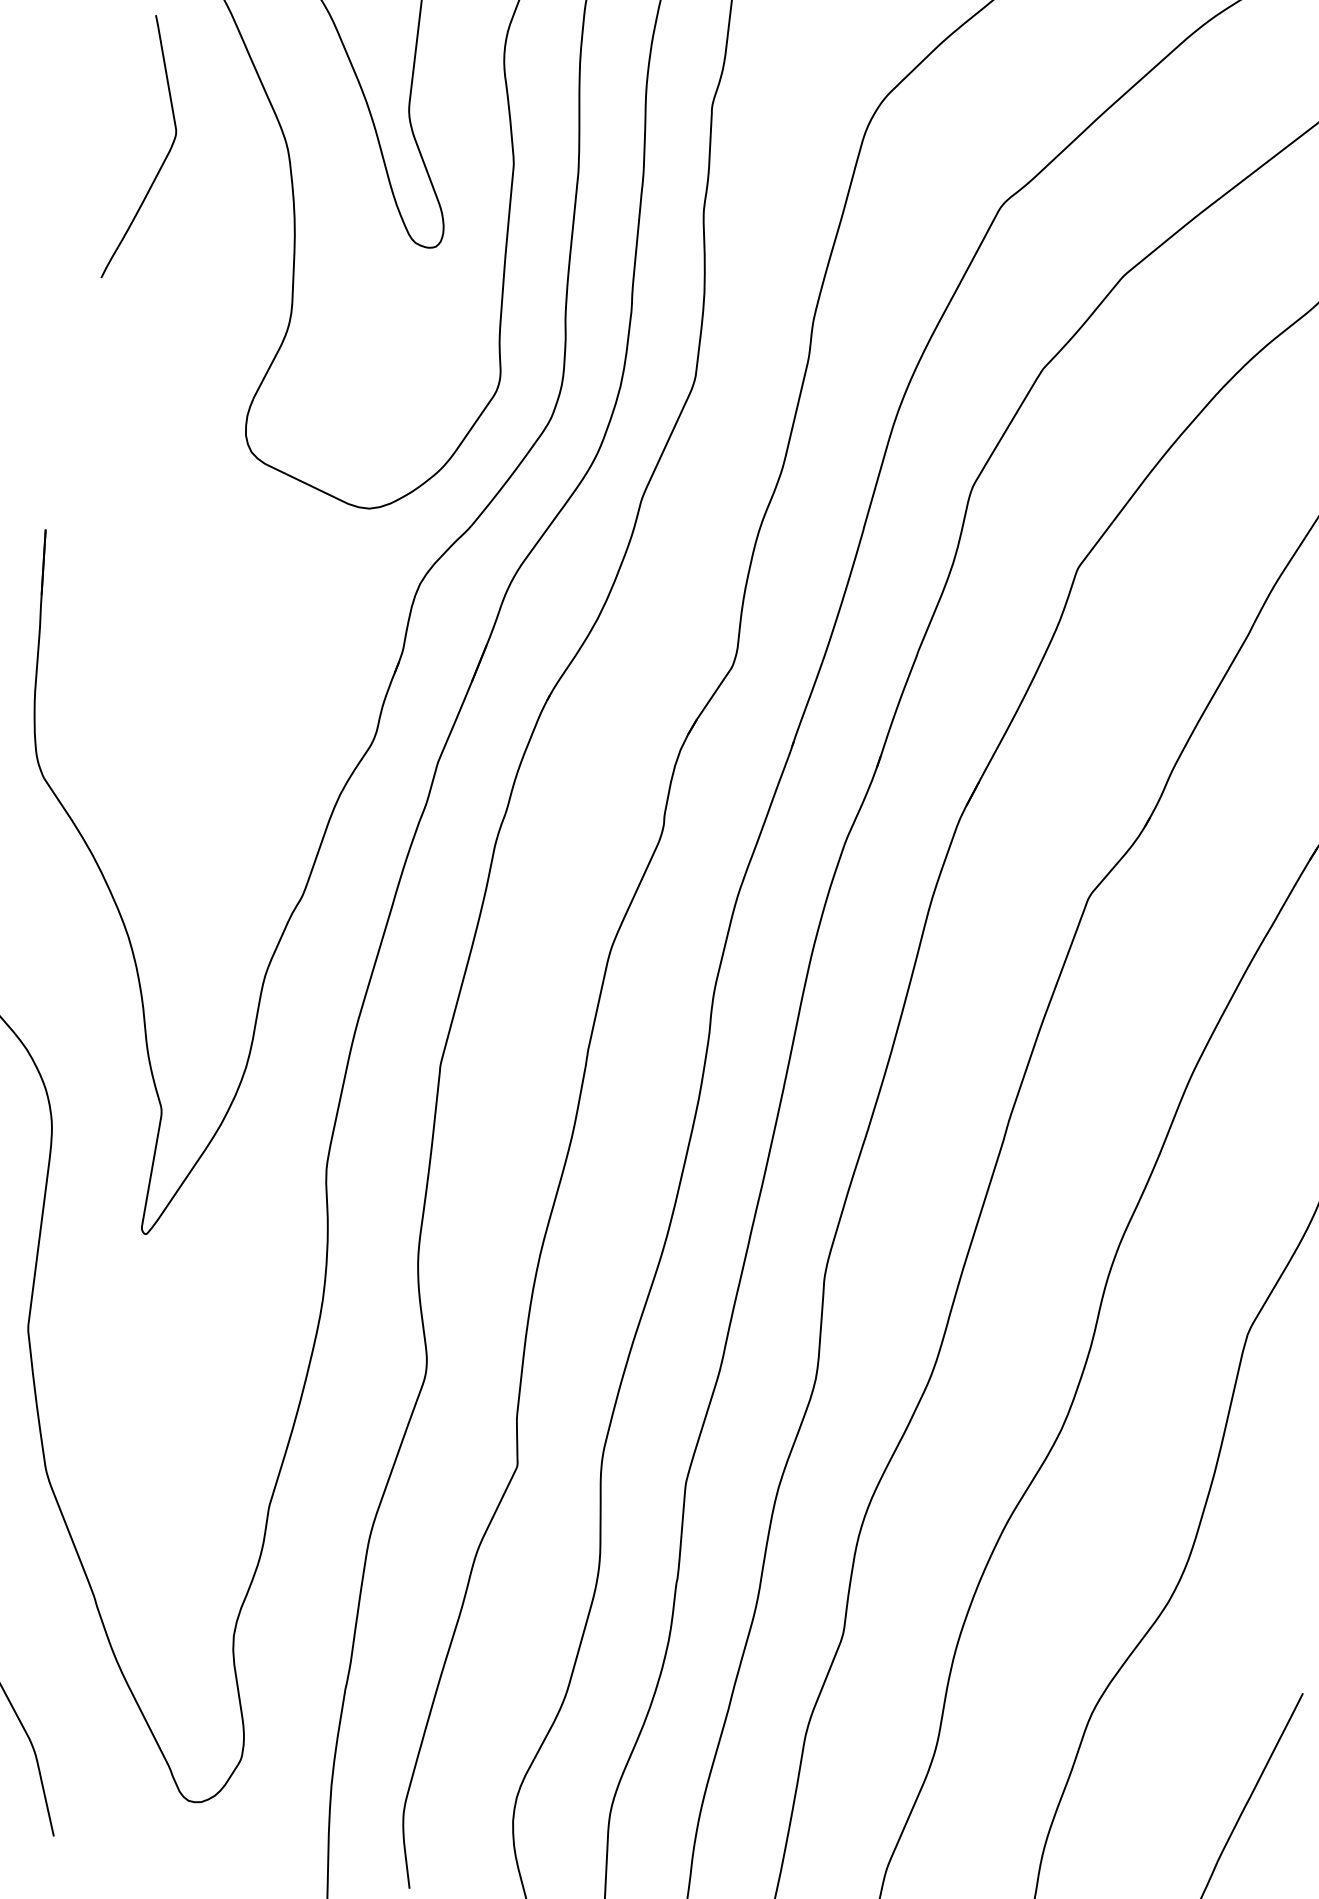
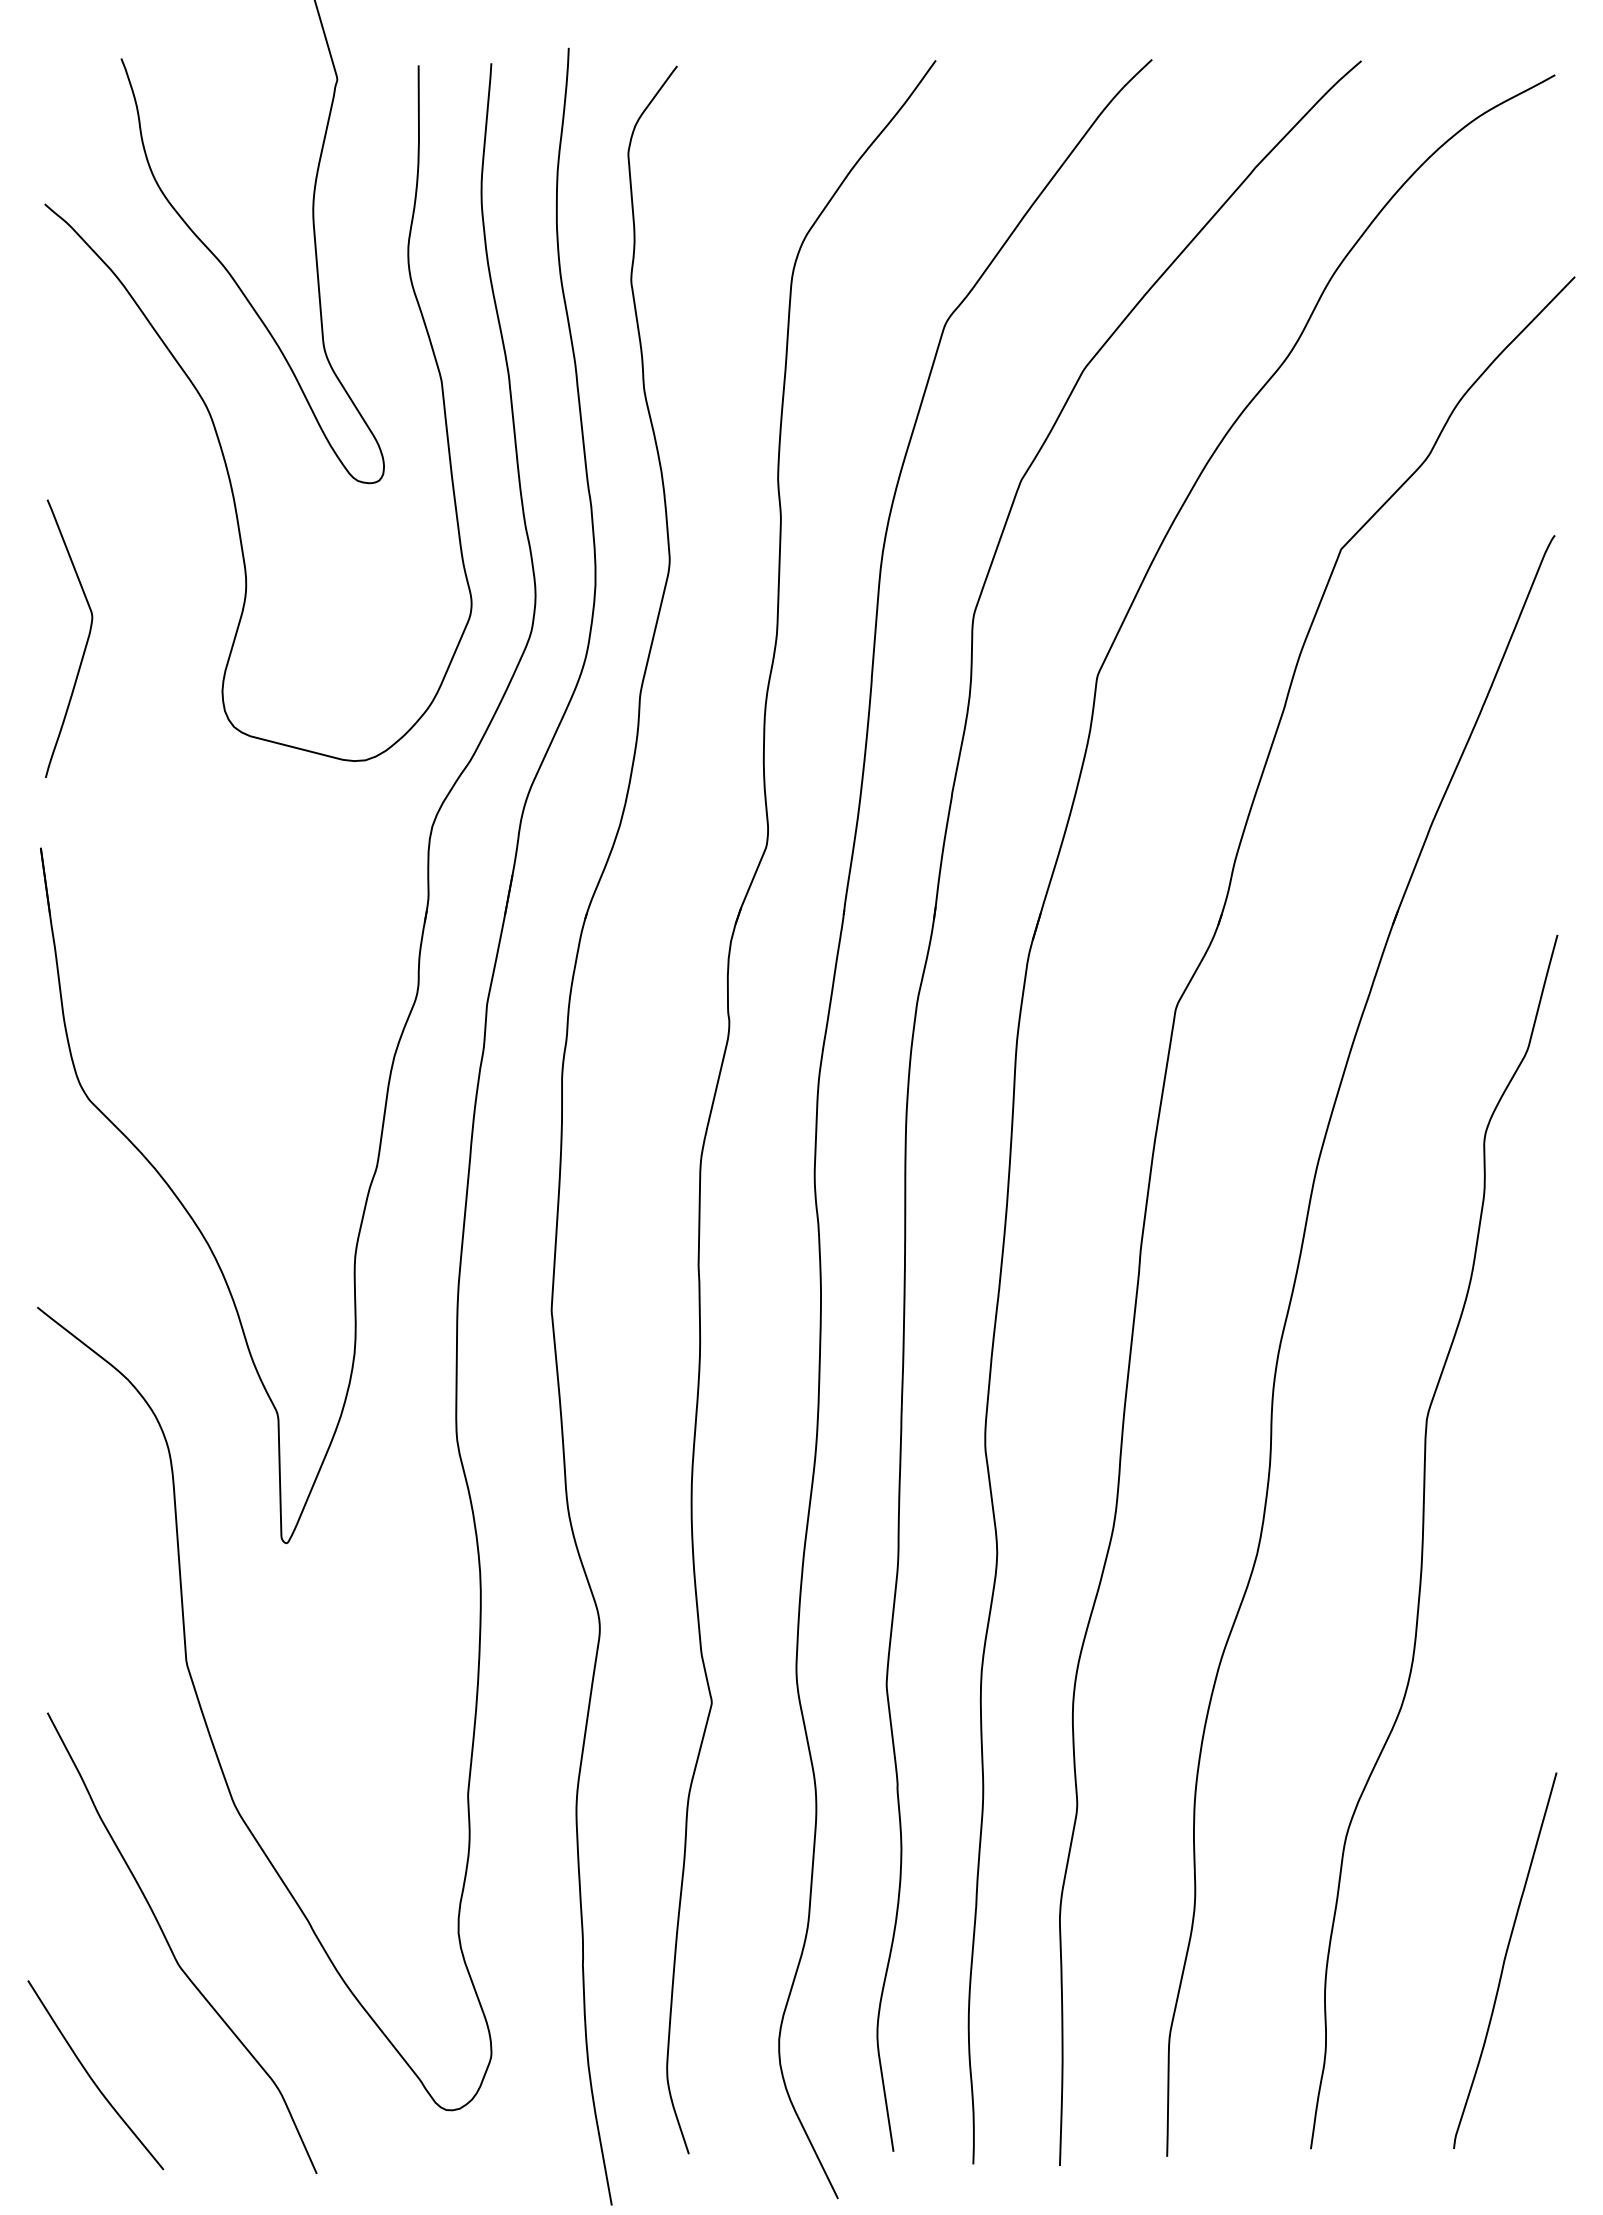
curve: (164, 159) -> (85, 644), moved

